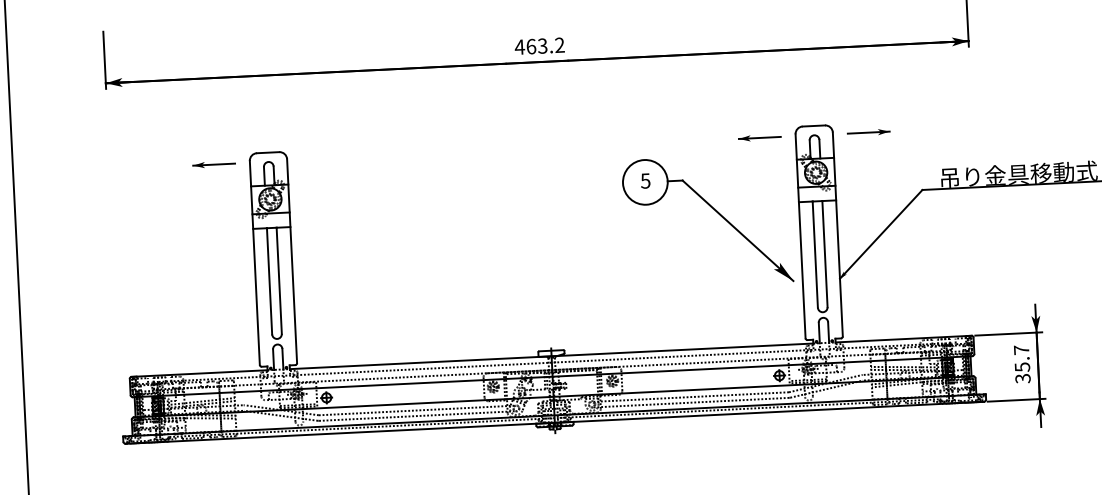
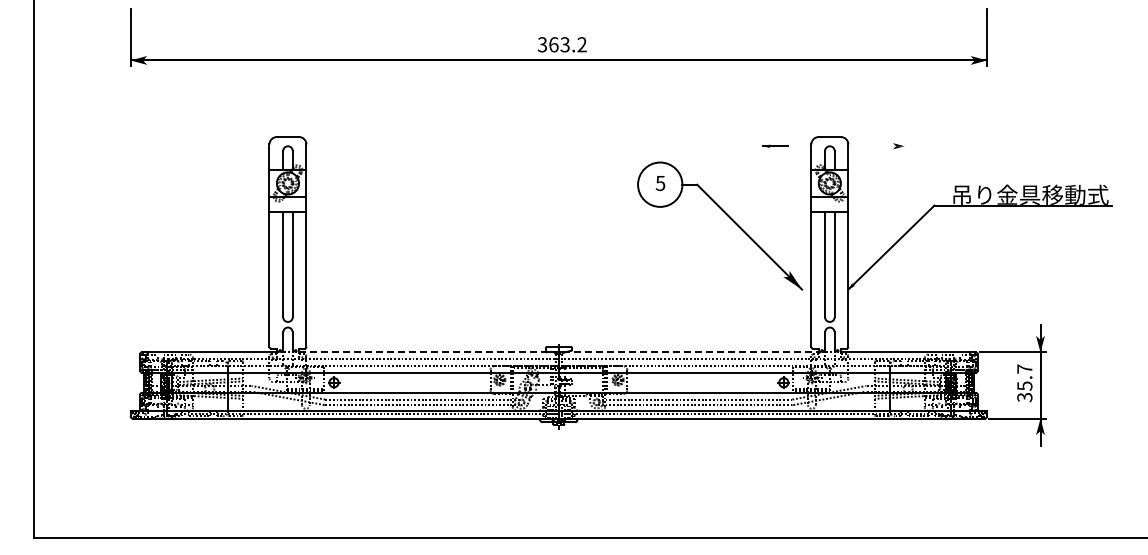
text: (519, 46) -> (542, 44), 463.2 -> 363.2
line: (868, 132) -> (883, 146), removed
part: (759, 138) -> (775, 146), size x0.6
part: (213, 164) -> (233, 146), removed
line: (551, 356) -> (558, 352), solid -> dashed

